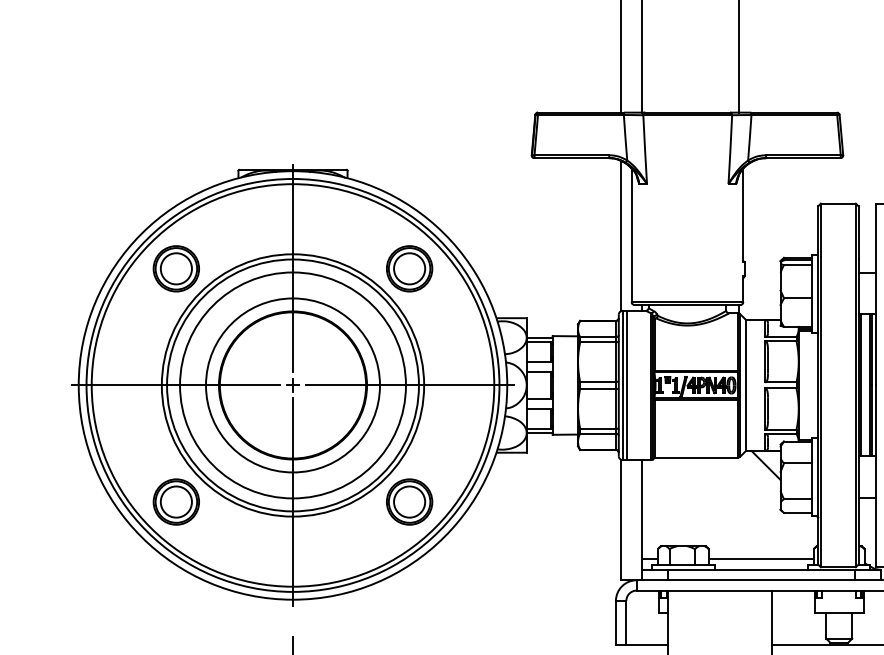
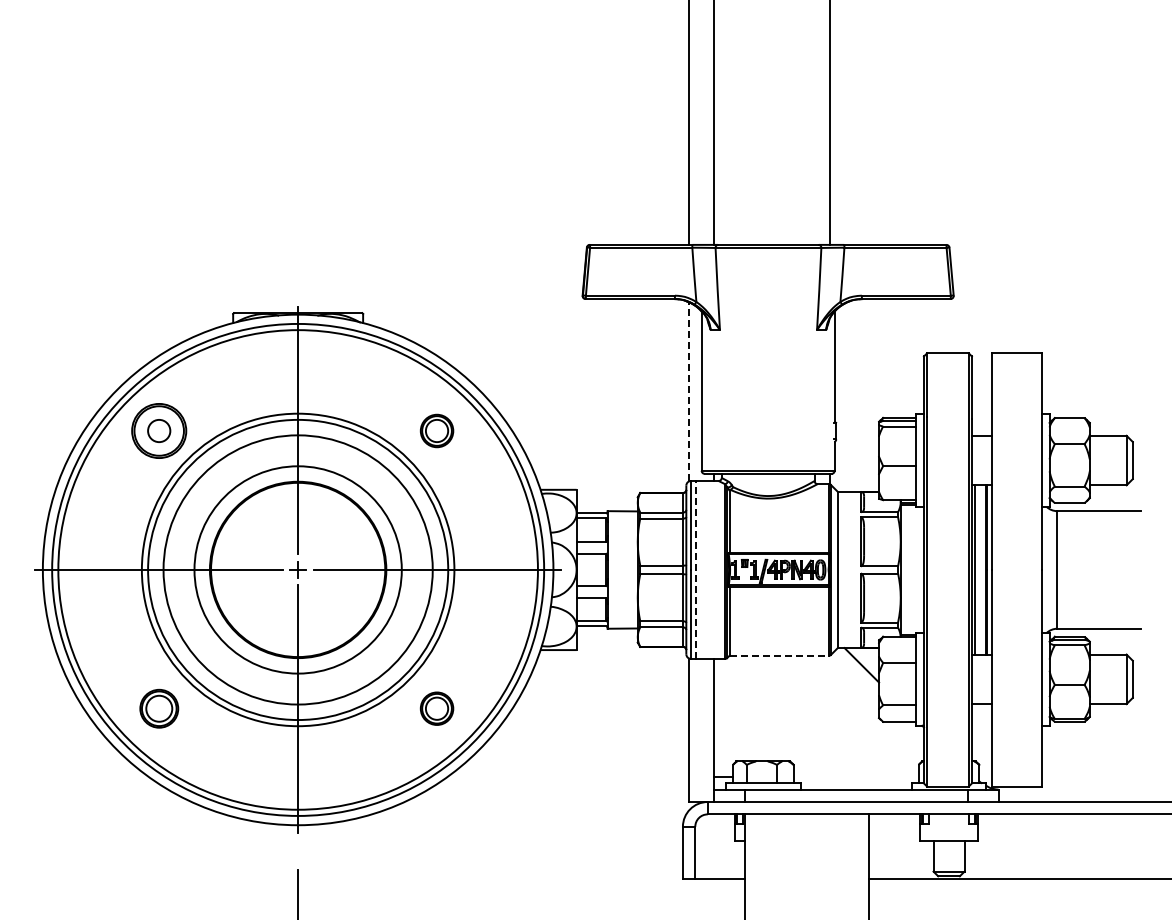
line: (621, 235) -> (689, 391), solid -> dashed
circle: (175, 268) -> (158, 430), size x0.6
part: (409, 268) -> (436, 430), size x0.6
line: (626, 385) -> (695, 569), solid -> dashed
line: (696, 457) -> (779, 655), solid -> dashed
part: (176, 501) -> (159, 708), size x0.7
part: (409, 501) -> (436, 708), size x0.6
line: (760, 559) -> (855, 777), removed

